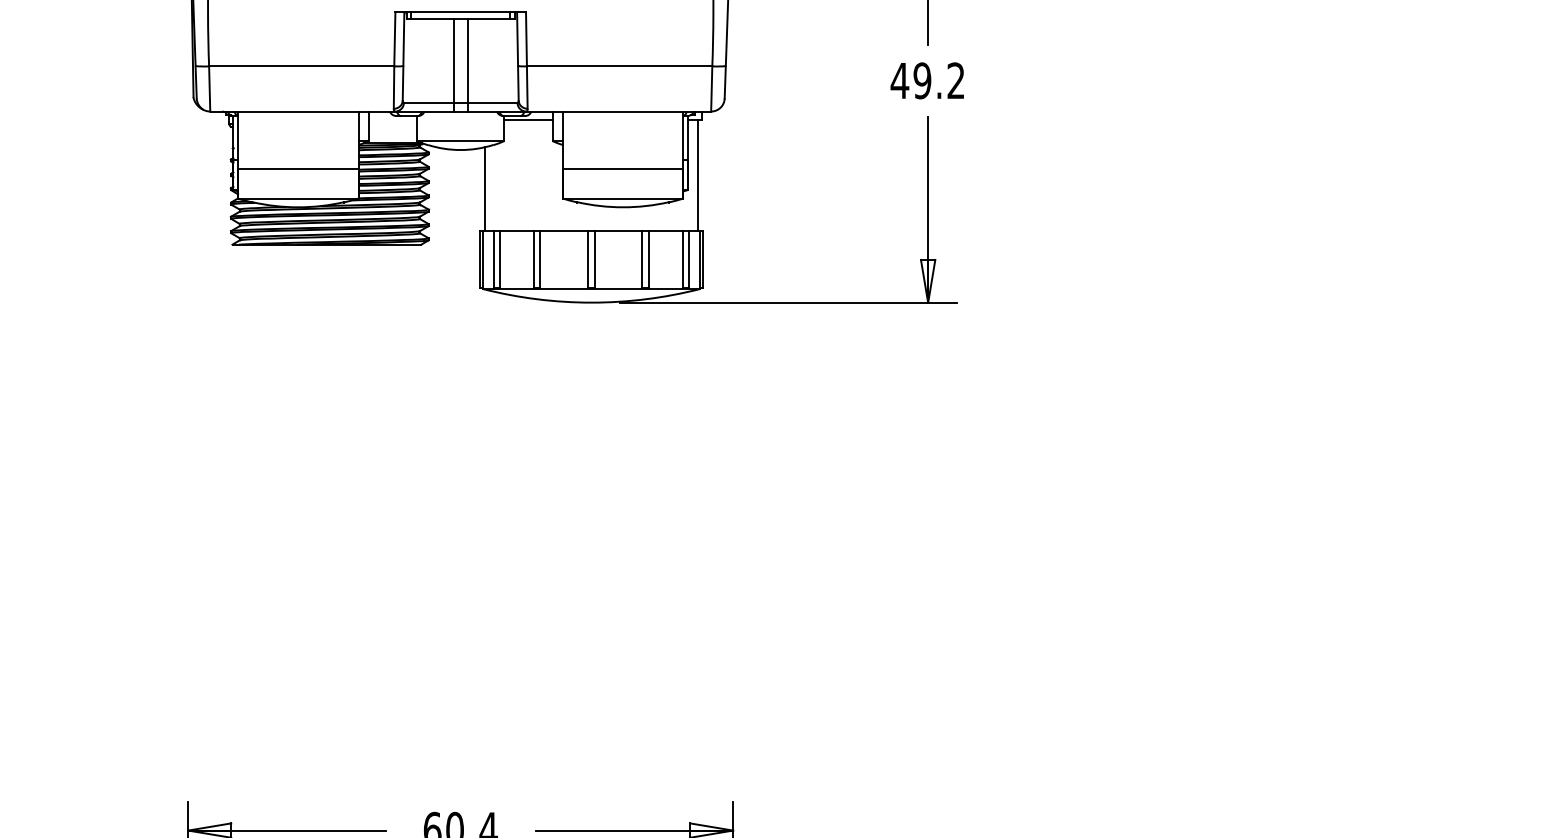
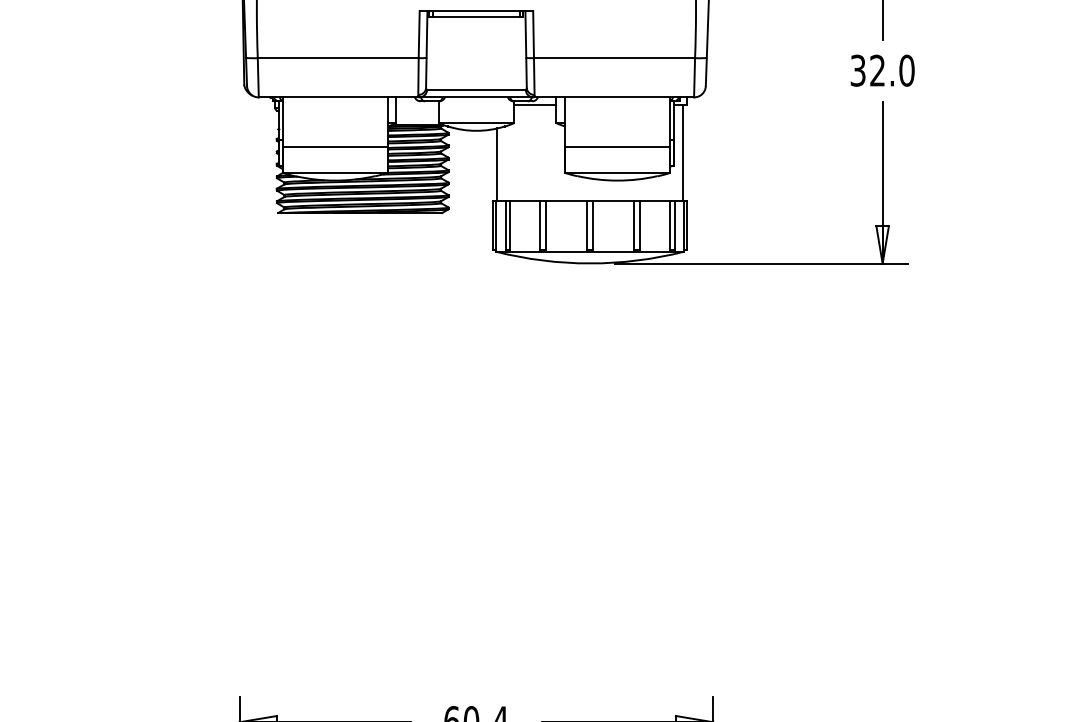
line: (453, 65) -> (470, 57), removed
line: (467, 65) -> (482, 57), removed
text: (927, 80) -> (882, 70), 49.2 -> 32.0

